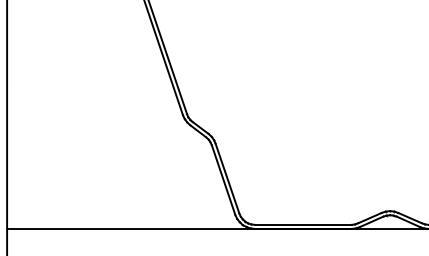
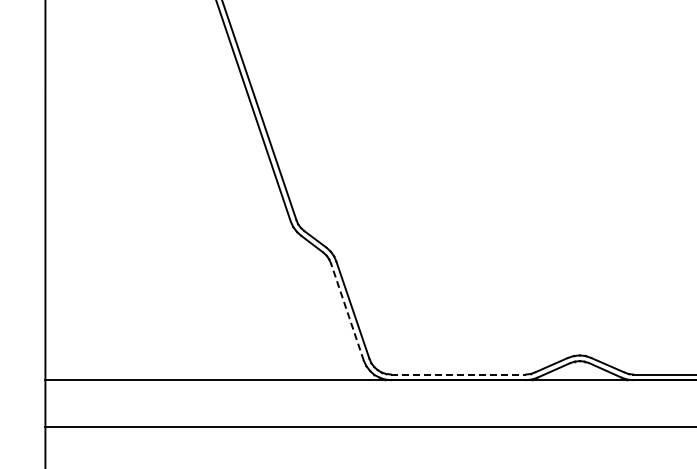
line: (223, 179) -> (347, 311), solid -> dashed
line: (303, 224) -> (458, 374), solid -> dashed

